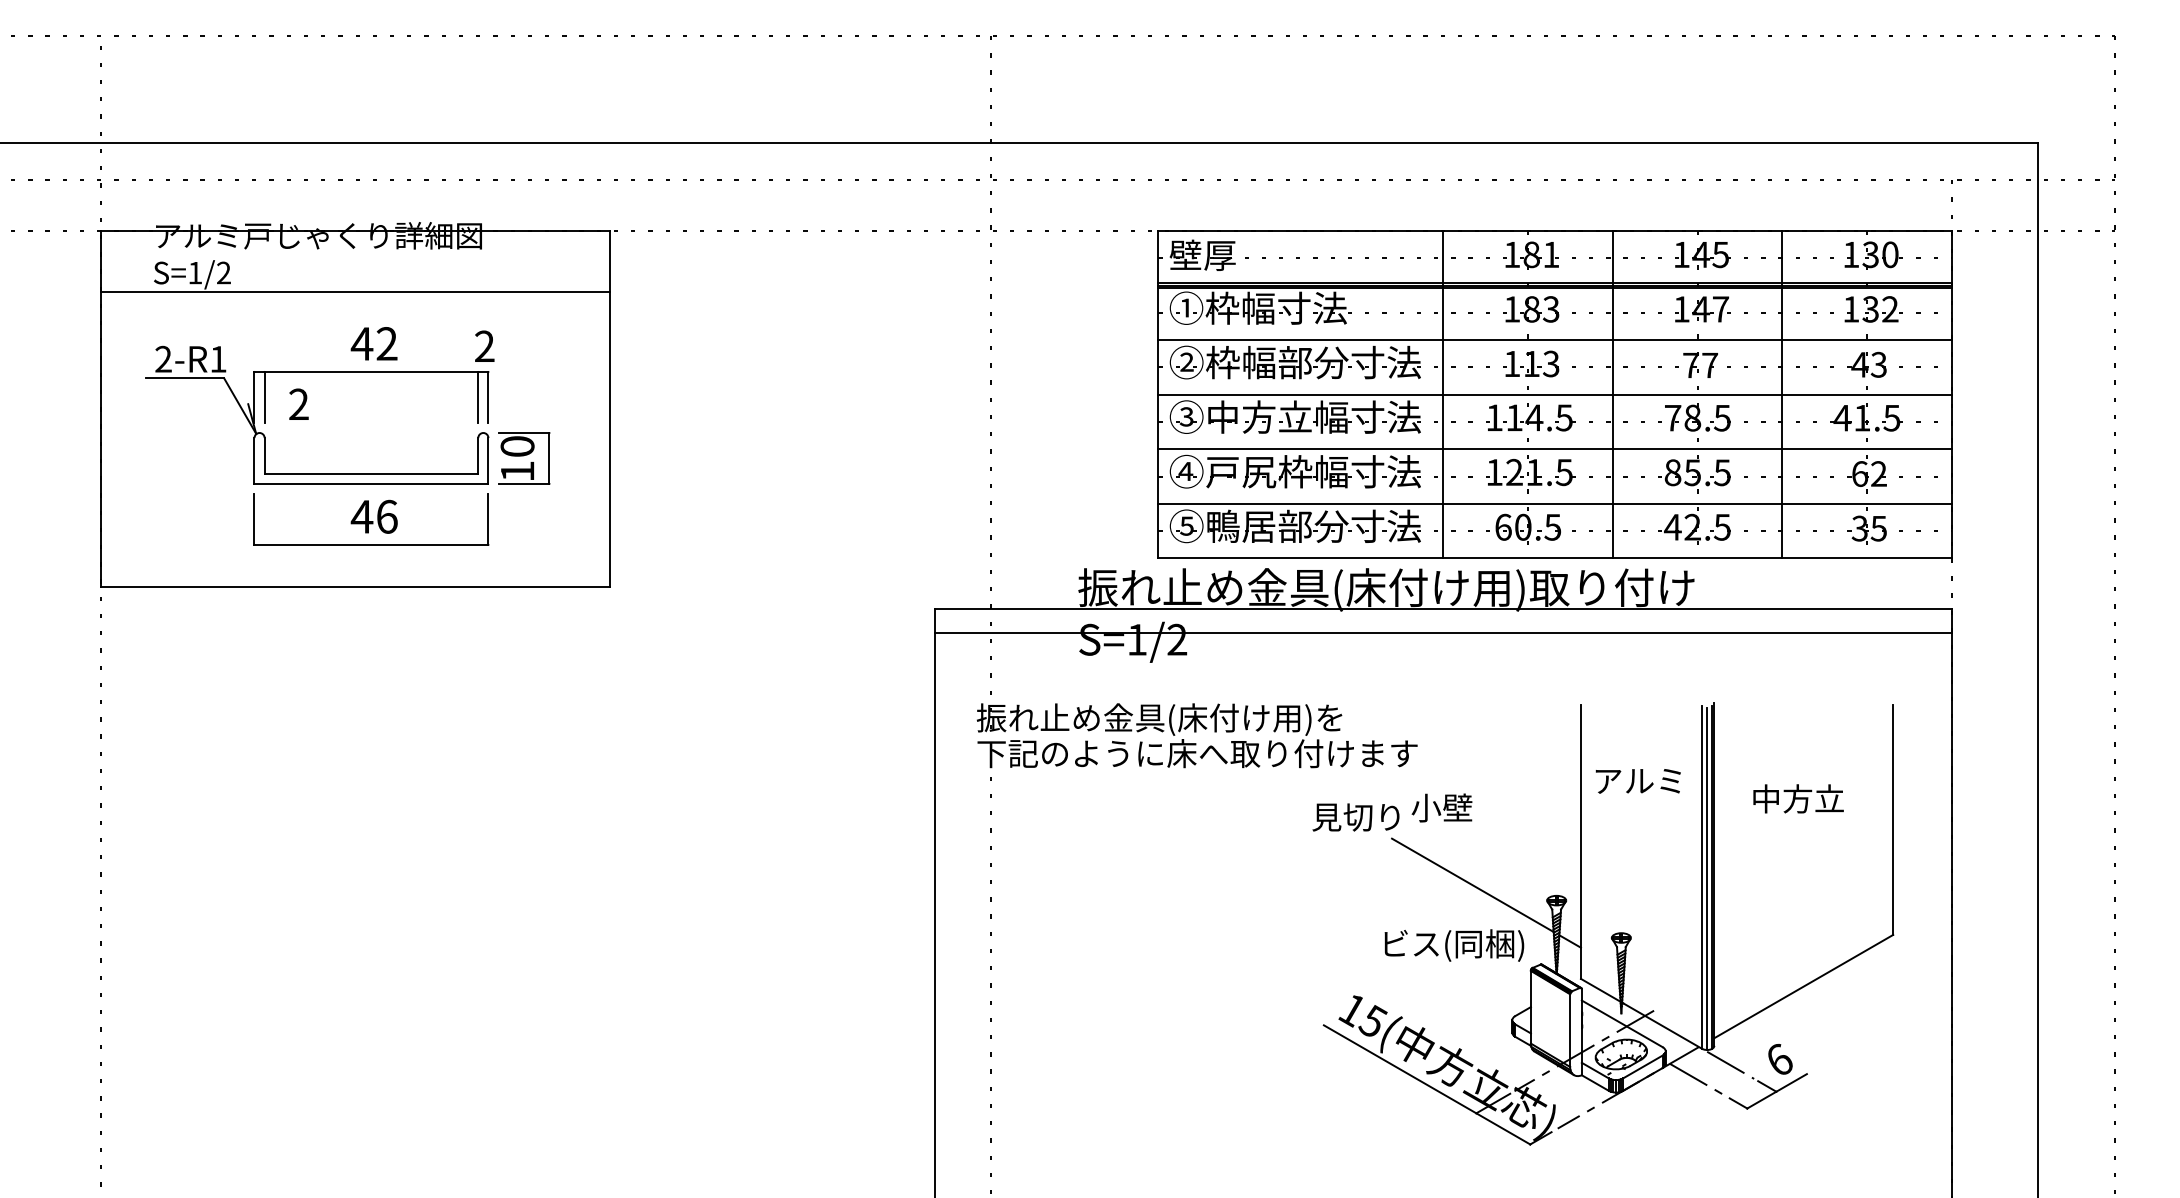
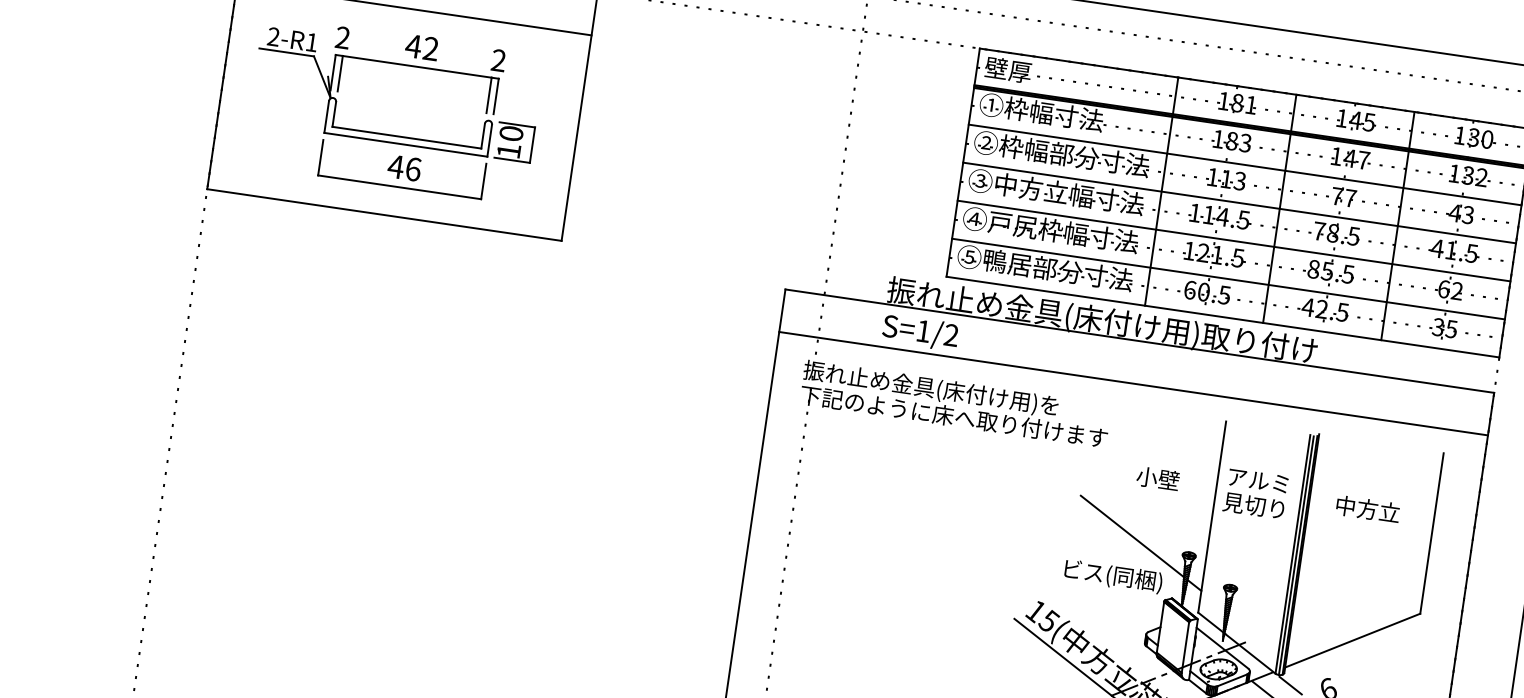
text: (298, 403) -> (342, 37), moved
line: (1442, 633) -> (1133, 383), moved
text: (1441, 807) -> (1157, 478), moved
text: (1355, 817) -> (1253, 505), moved

